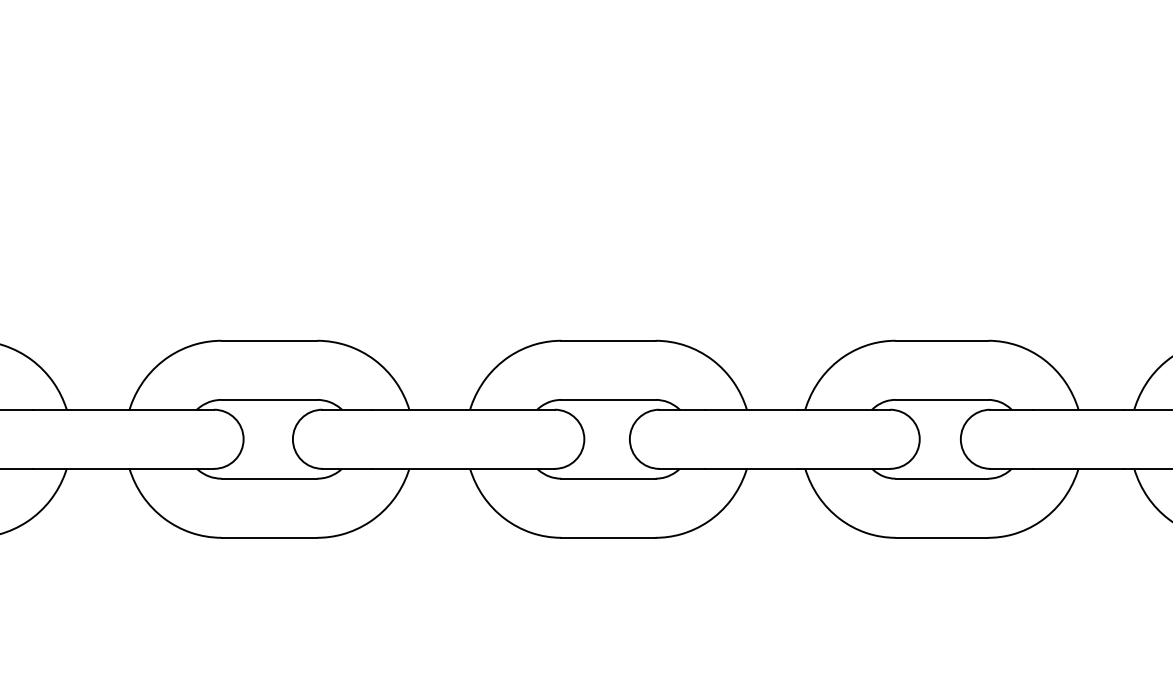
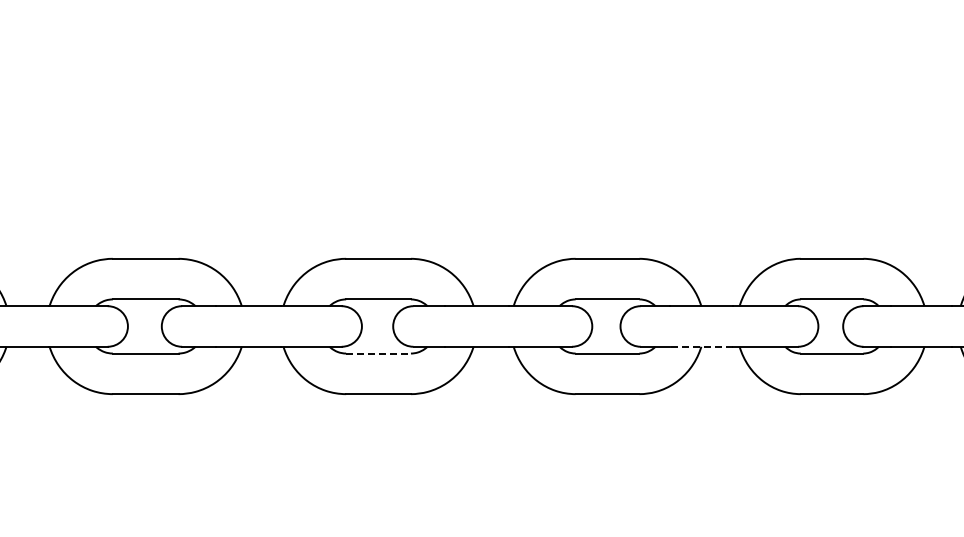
line: (1077, 468) -> (700, 346), solid -> dashed
line: (609, 478) -> (379, 353), solid -> dashed

